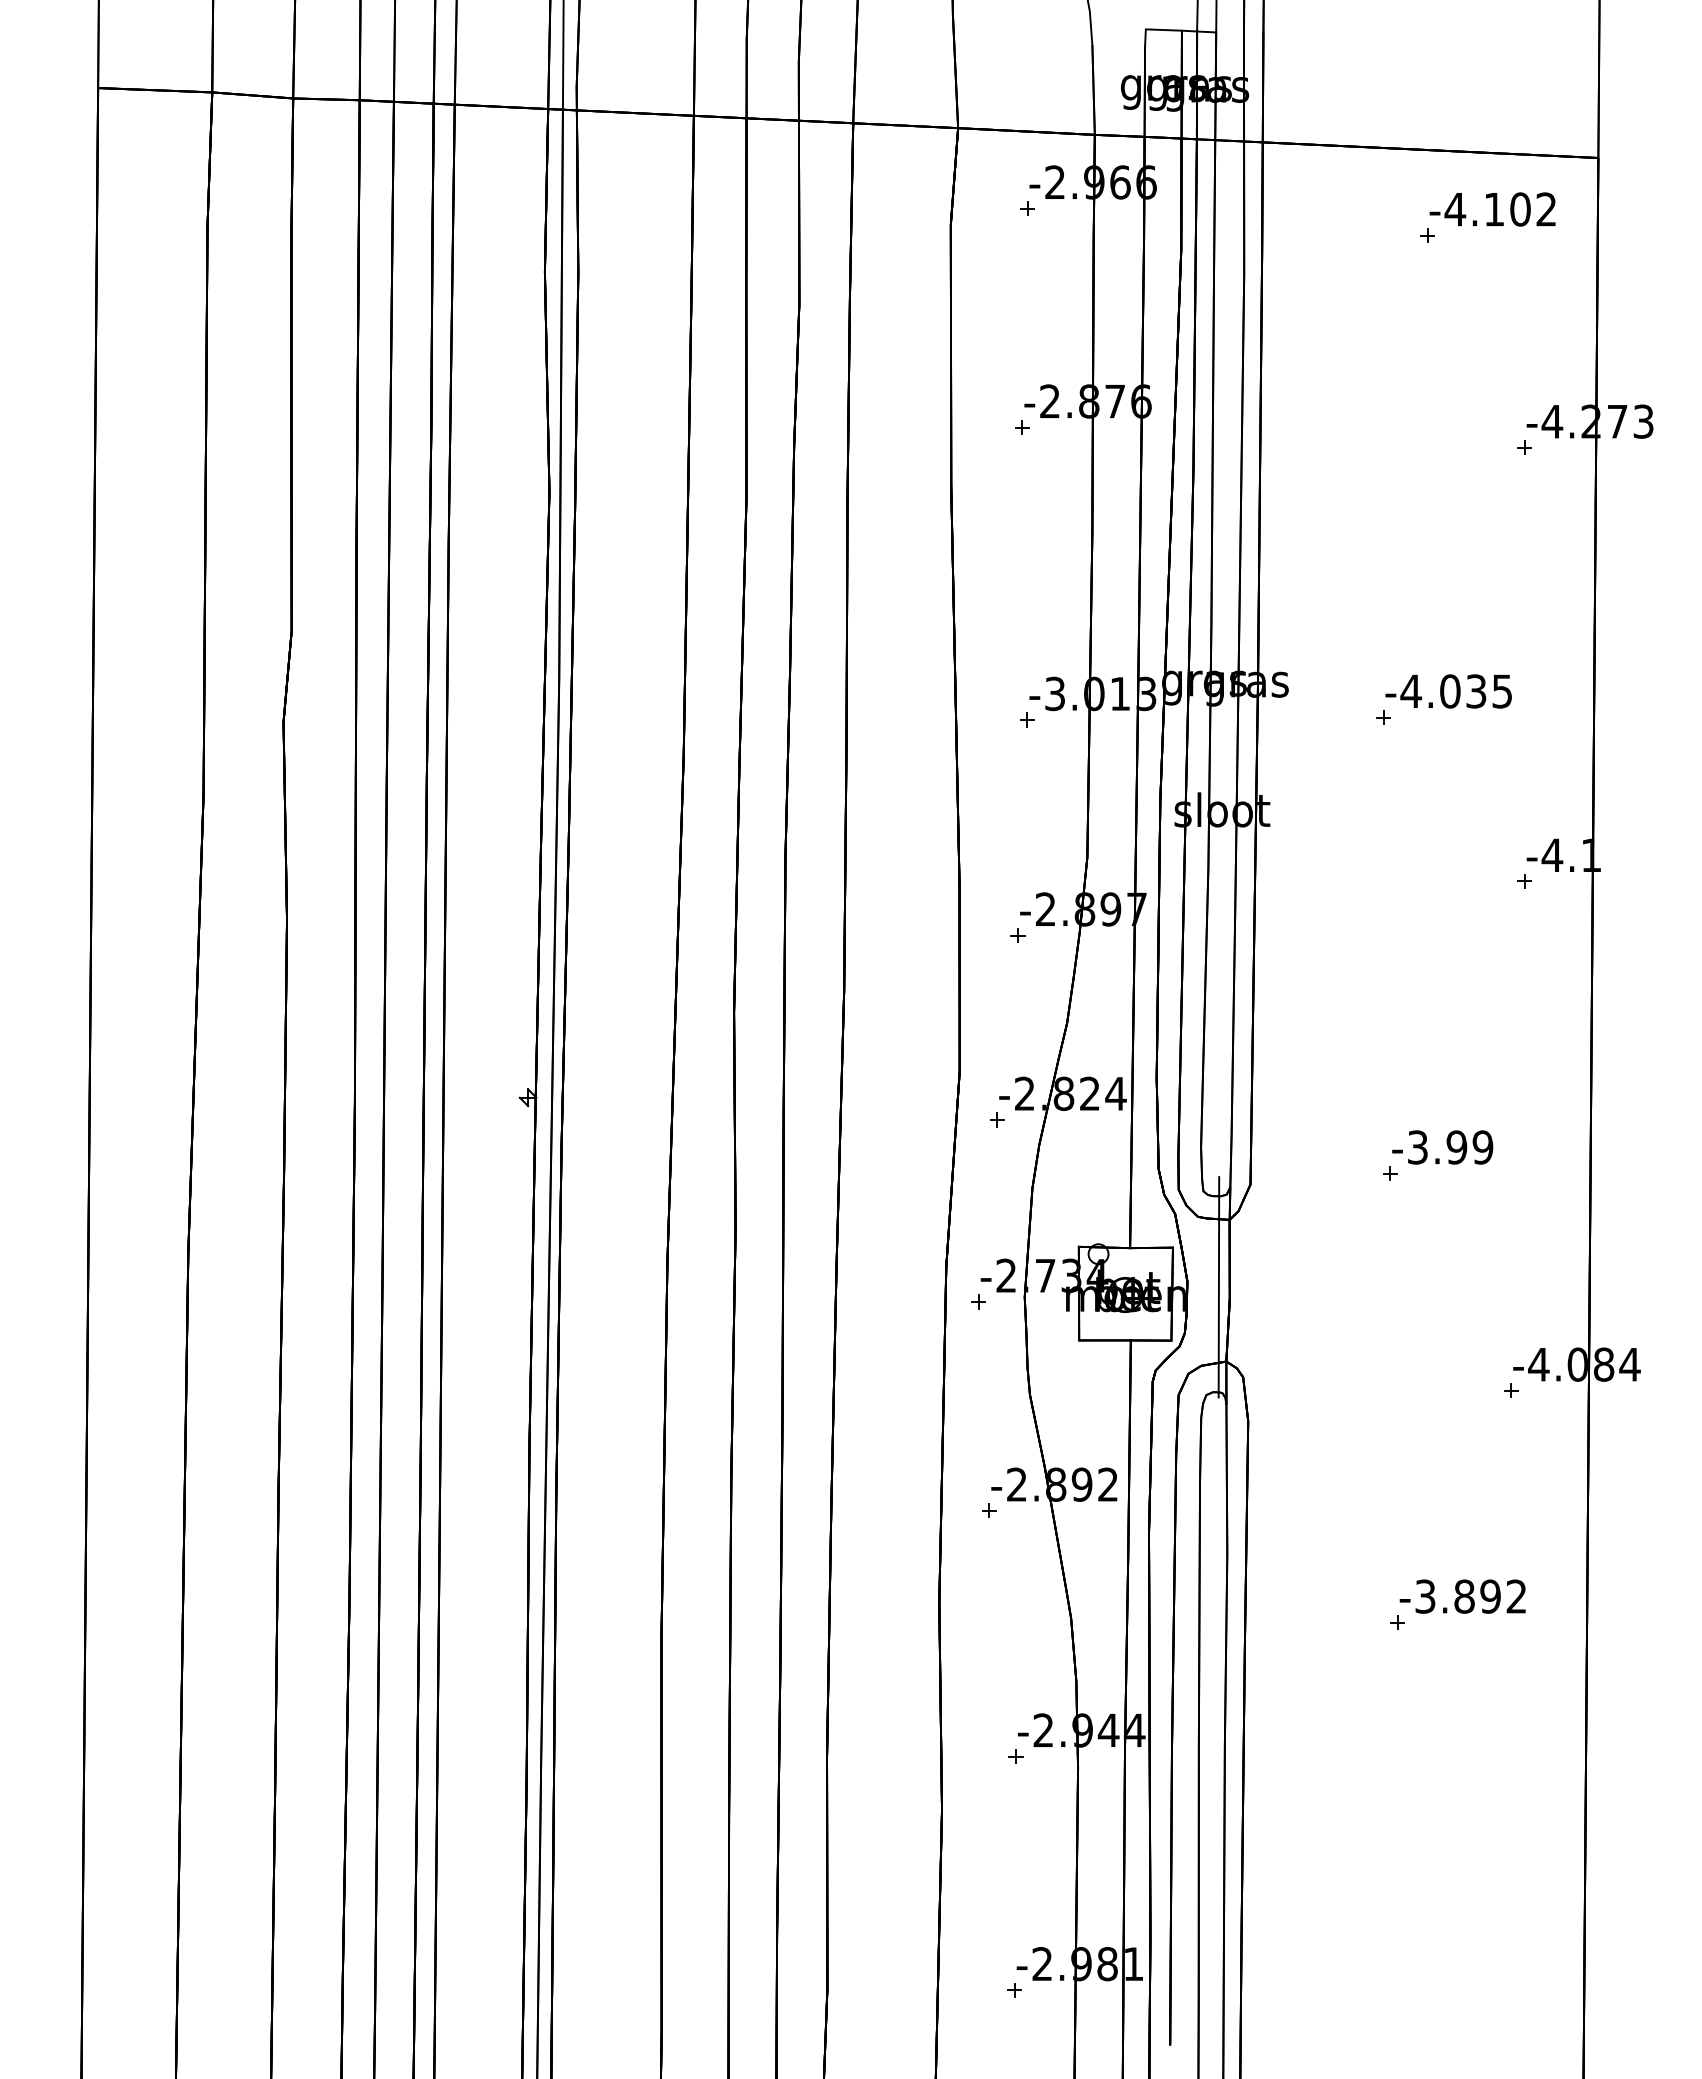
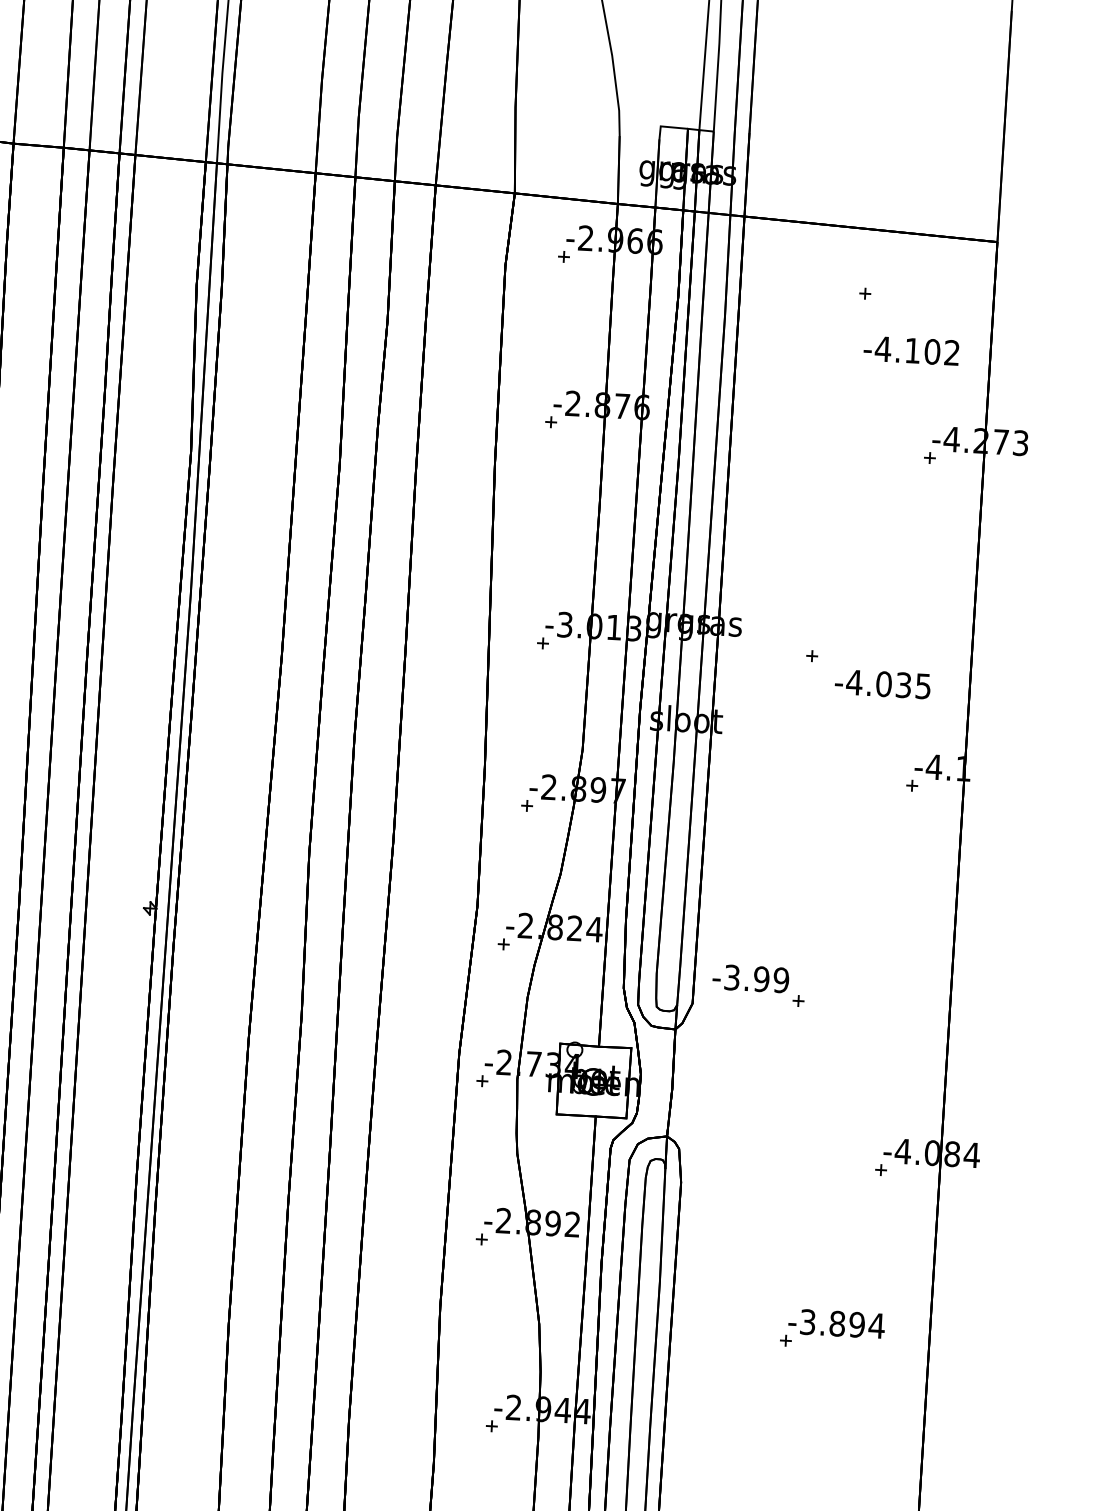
text: (1492, 209) -> (911, 350), moved
text: (1448, 691) -> (882, 684), moved
text: (1442, 1147) -> (750, 978), moved
line: (1218, 1287) -> (664, 1080), removed
text: (1516, 1596) -> (876, 1325), -3.892 -> -3.894

